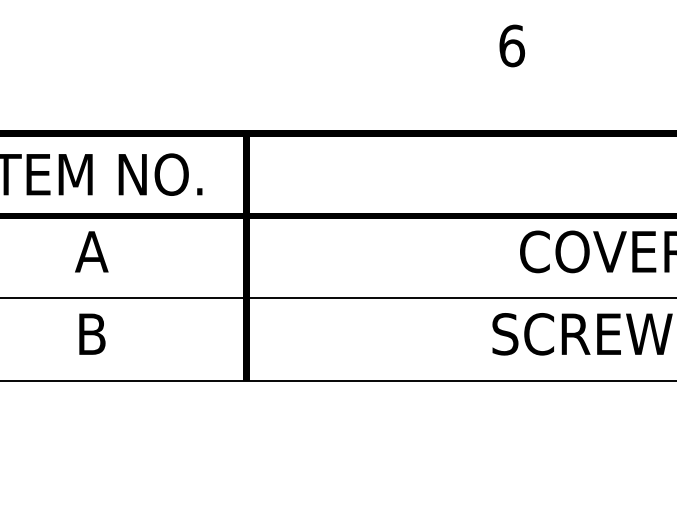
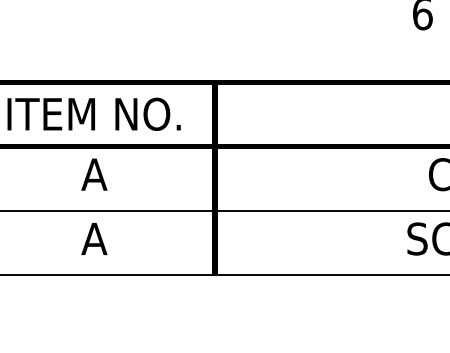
text: (91, 333) -> (94, 238), B -> A

